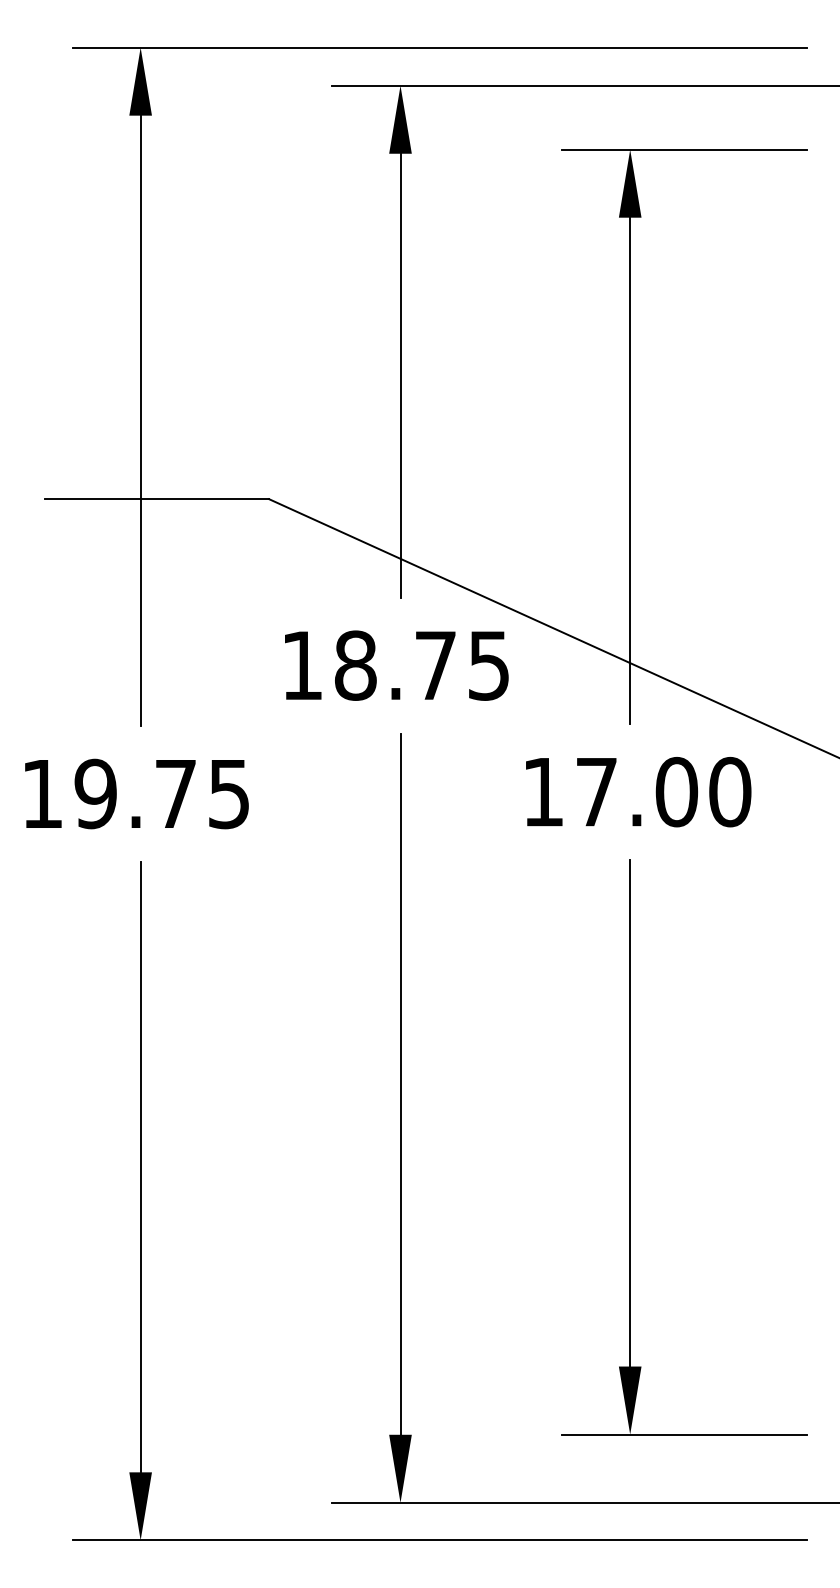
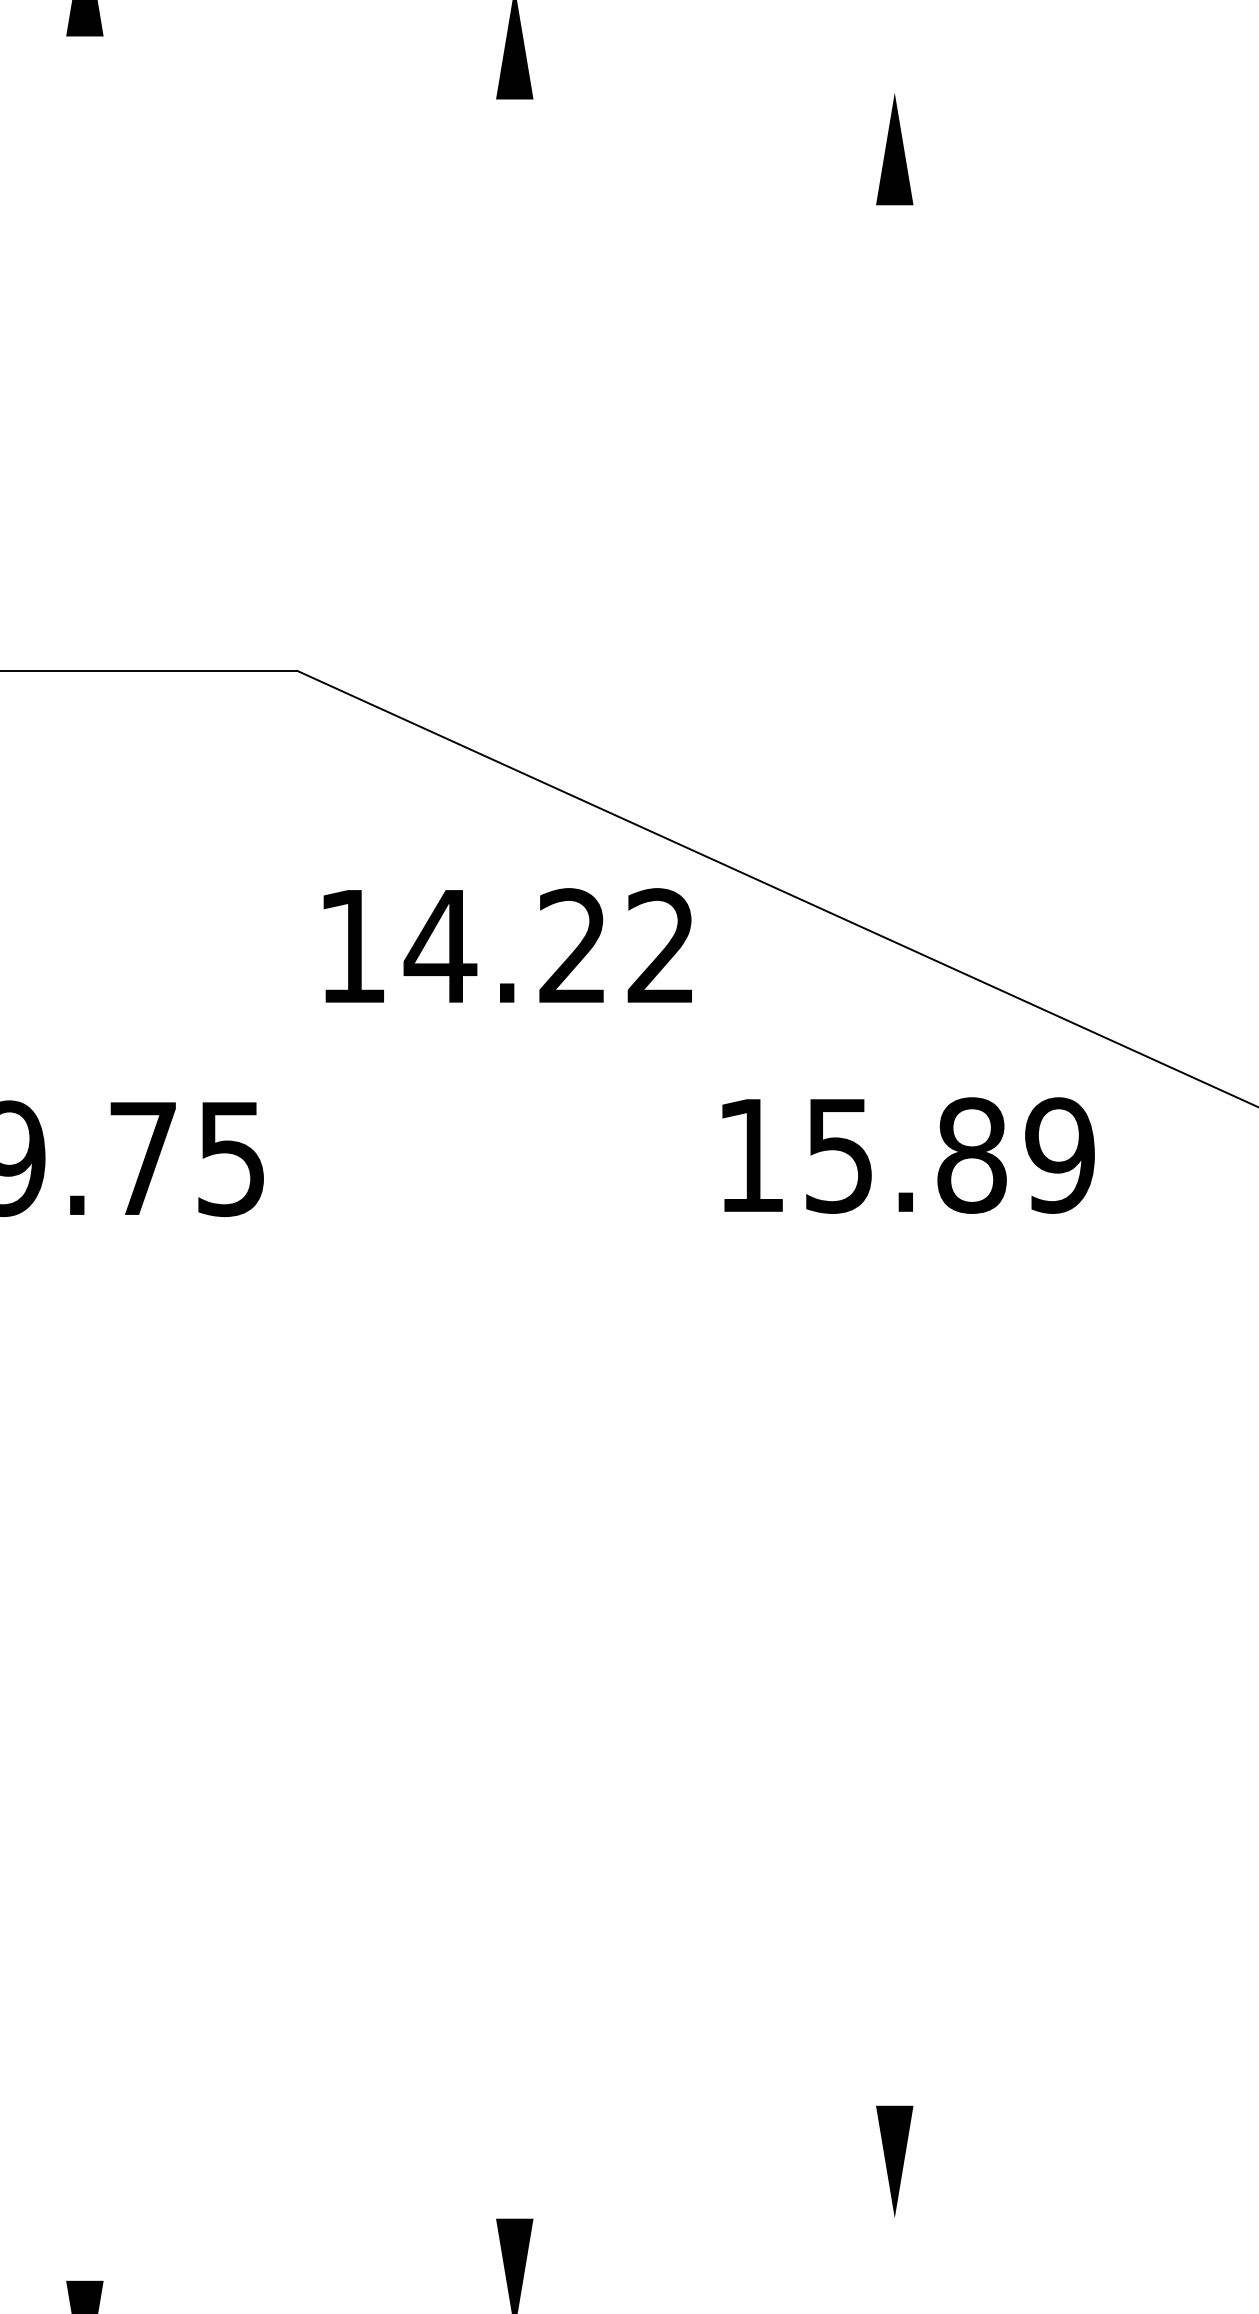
line: (684, 149) -> (984, 92), removed
line: (400, 375) -> (514, 466), removed
line: (140, 420) -> (84, 540), removed
line: (630, 470) -> (895, 623), removed
text: (420, 665) -> (547, 946), 18.75 -> 14.22
text: (663, 792) -> (949, 1156), 17.00 -> 15.89
line: (400, 1083) -> (514, 1637), removed
line: (630, 1113) -> (895, 1687), removed
line: (140, 1167) -> (84, 1776), removed
line: (684, 1434) -> (984, 2218), removed

